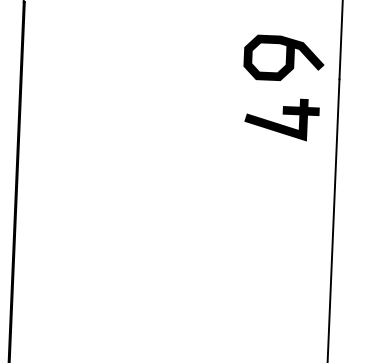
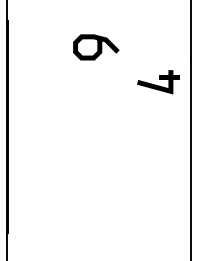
curve: (286, 58) -> (97, 47), moved

